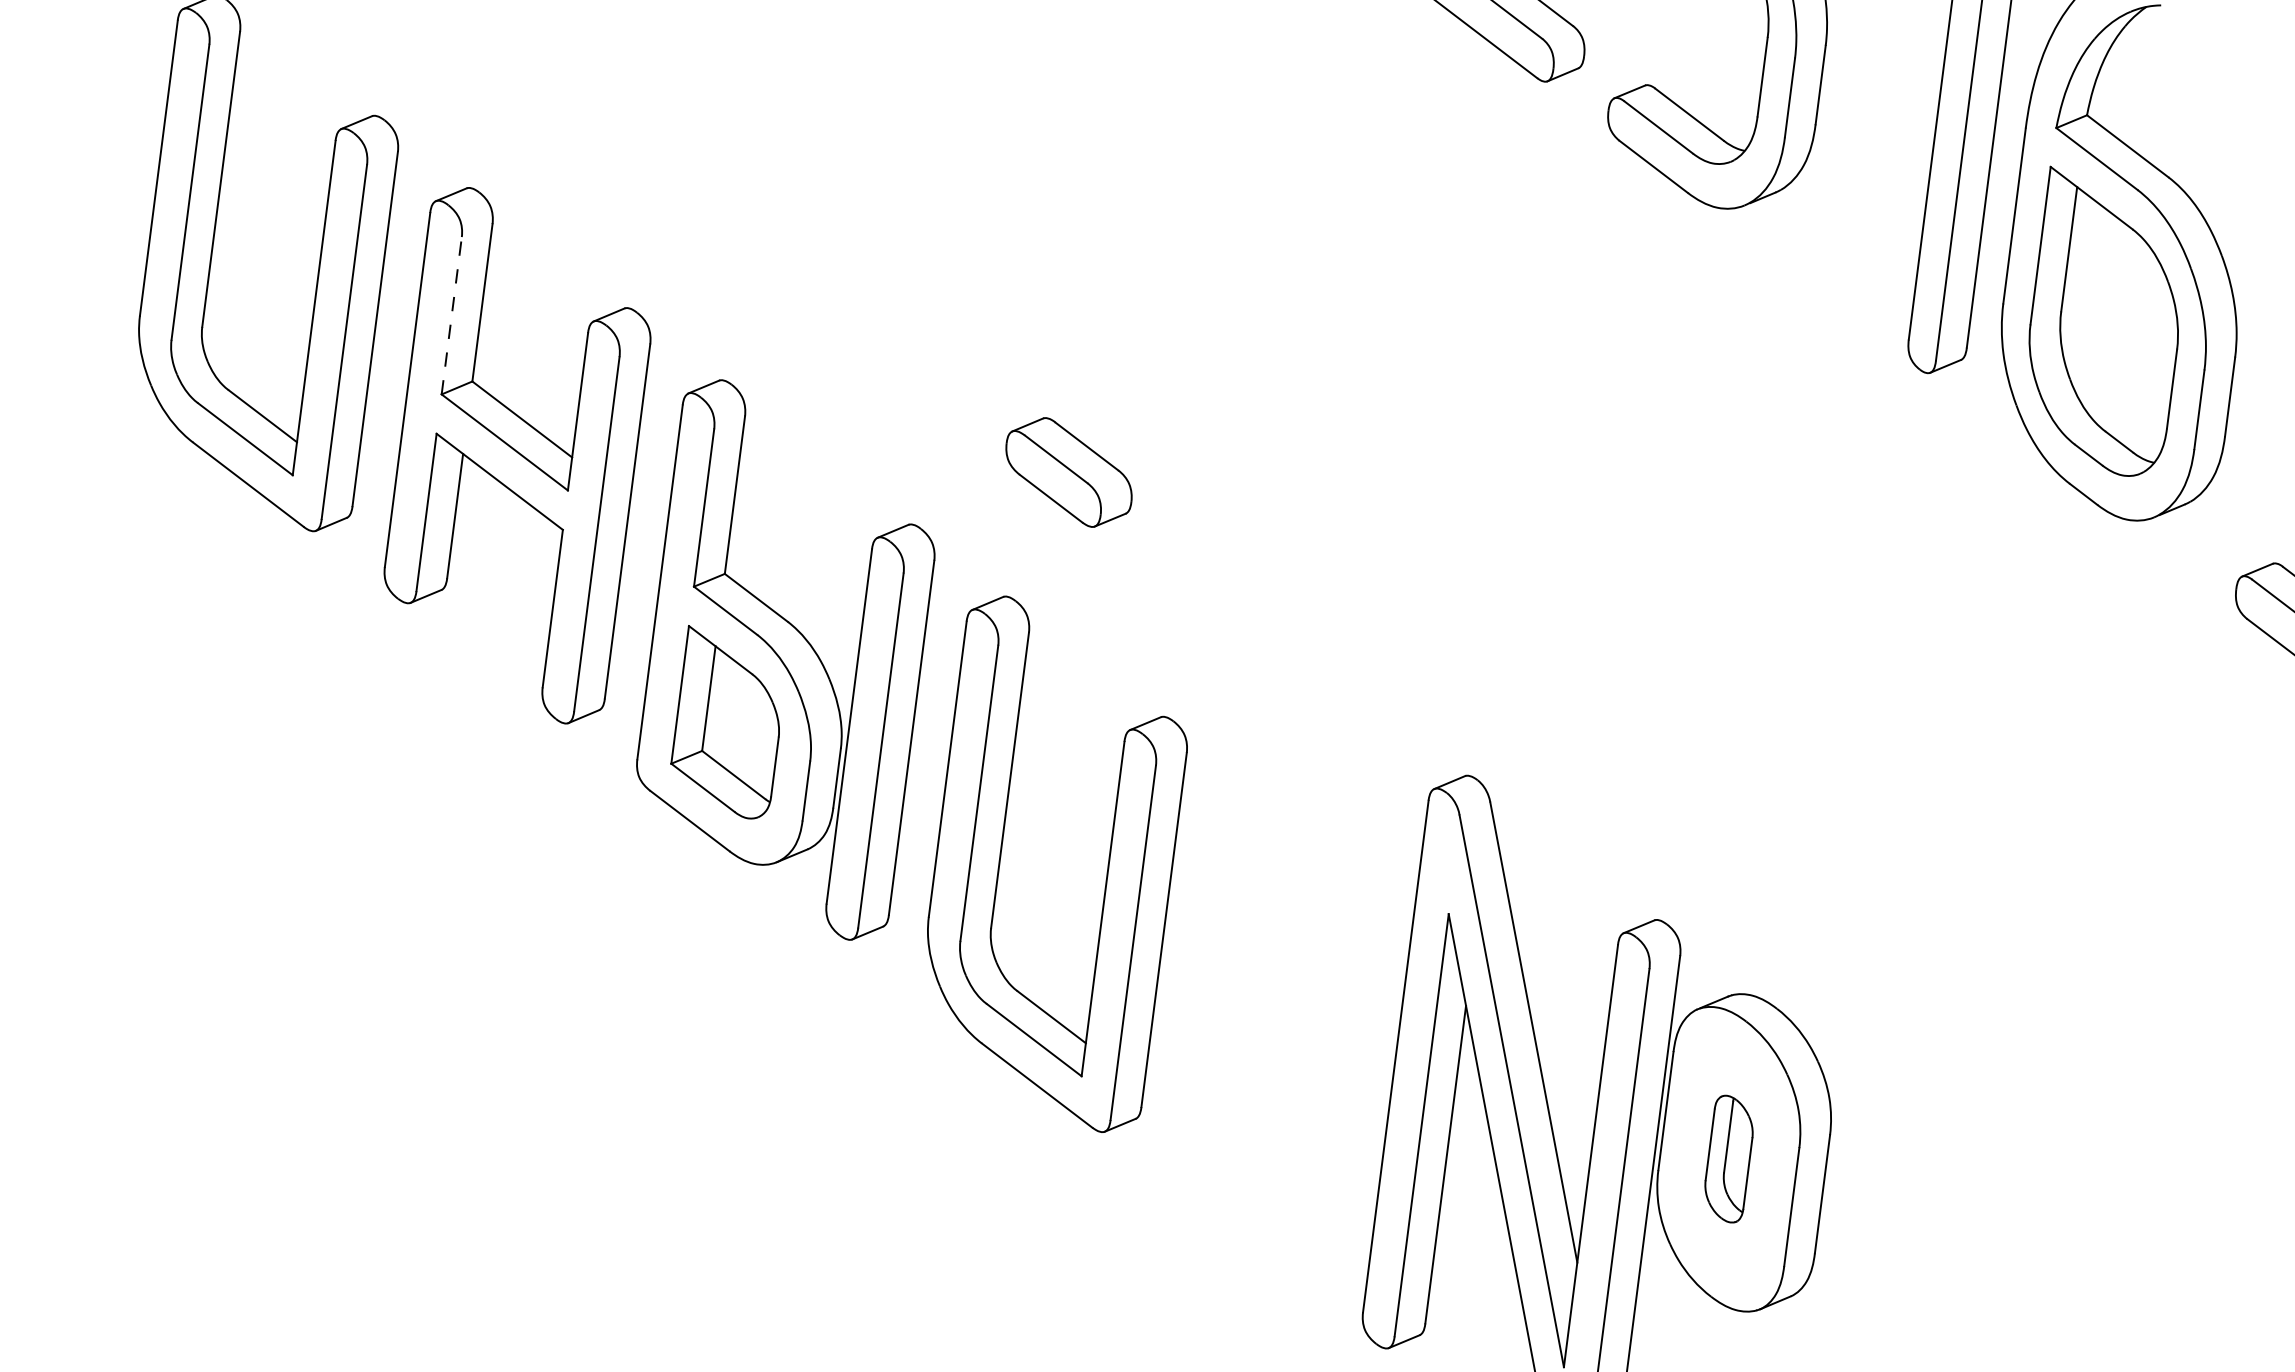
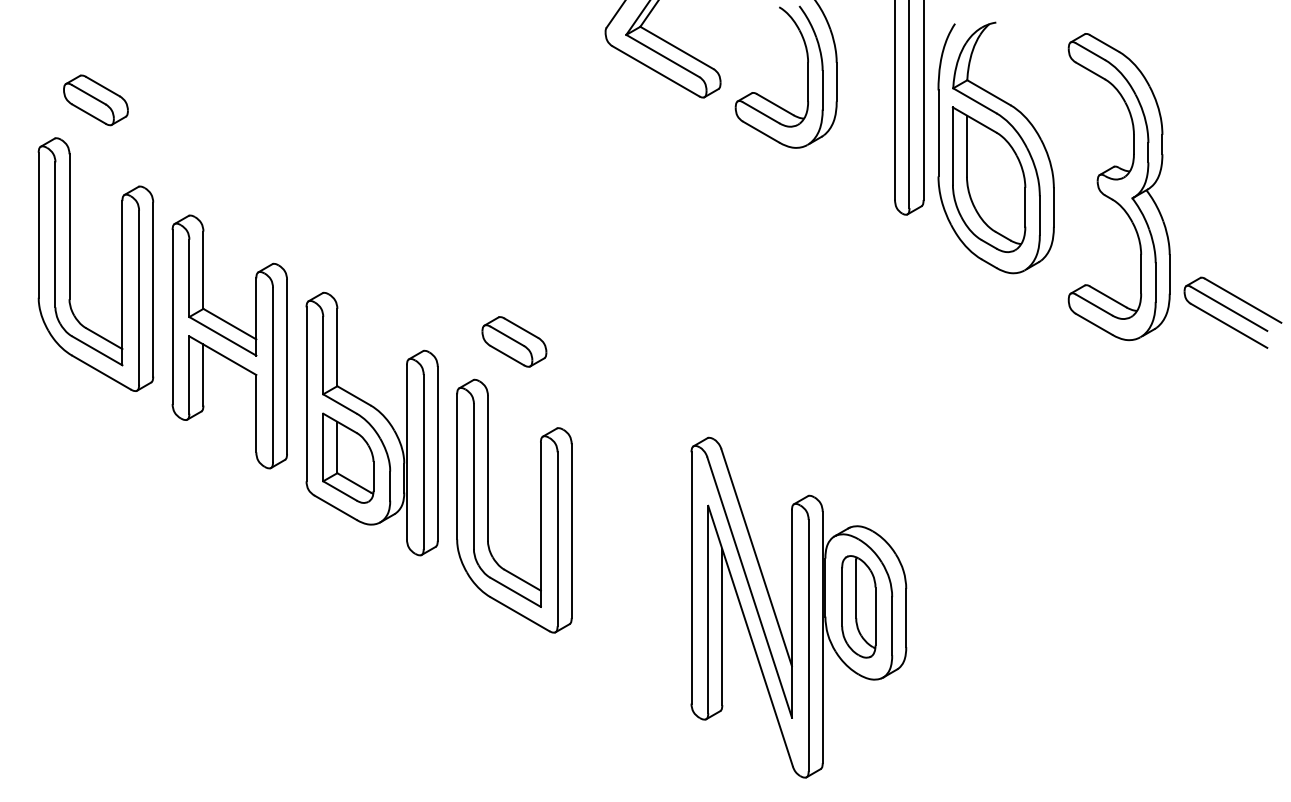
line: (451, 315) -> (189, 278), dashed -> solid
part: (1069, 471) -> (514, 341), moved
part: (1728, 1158) -> (858, 606), size x1.67

